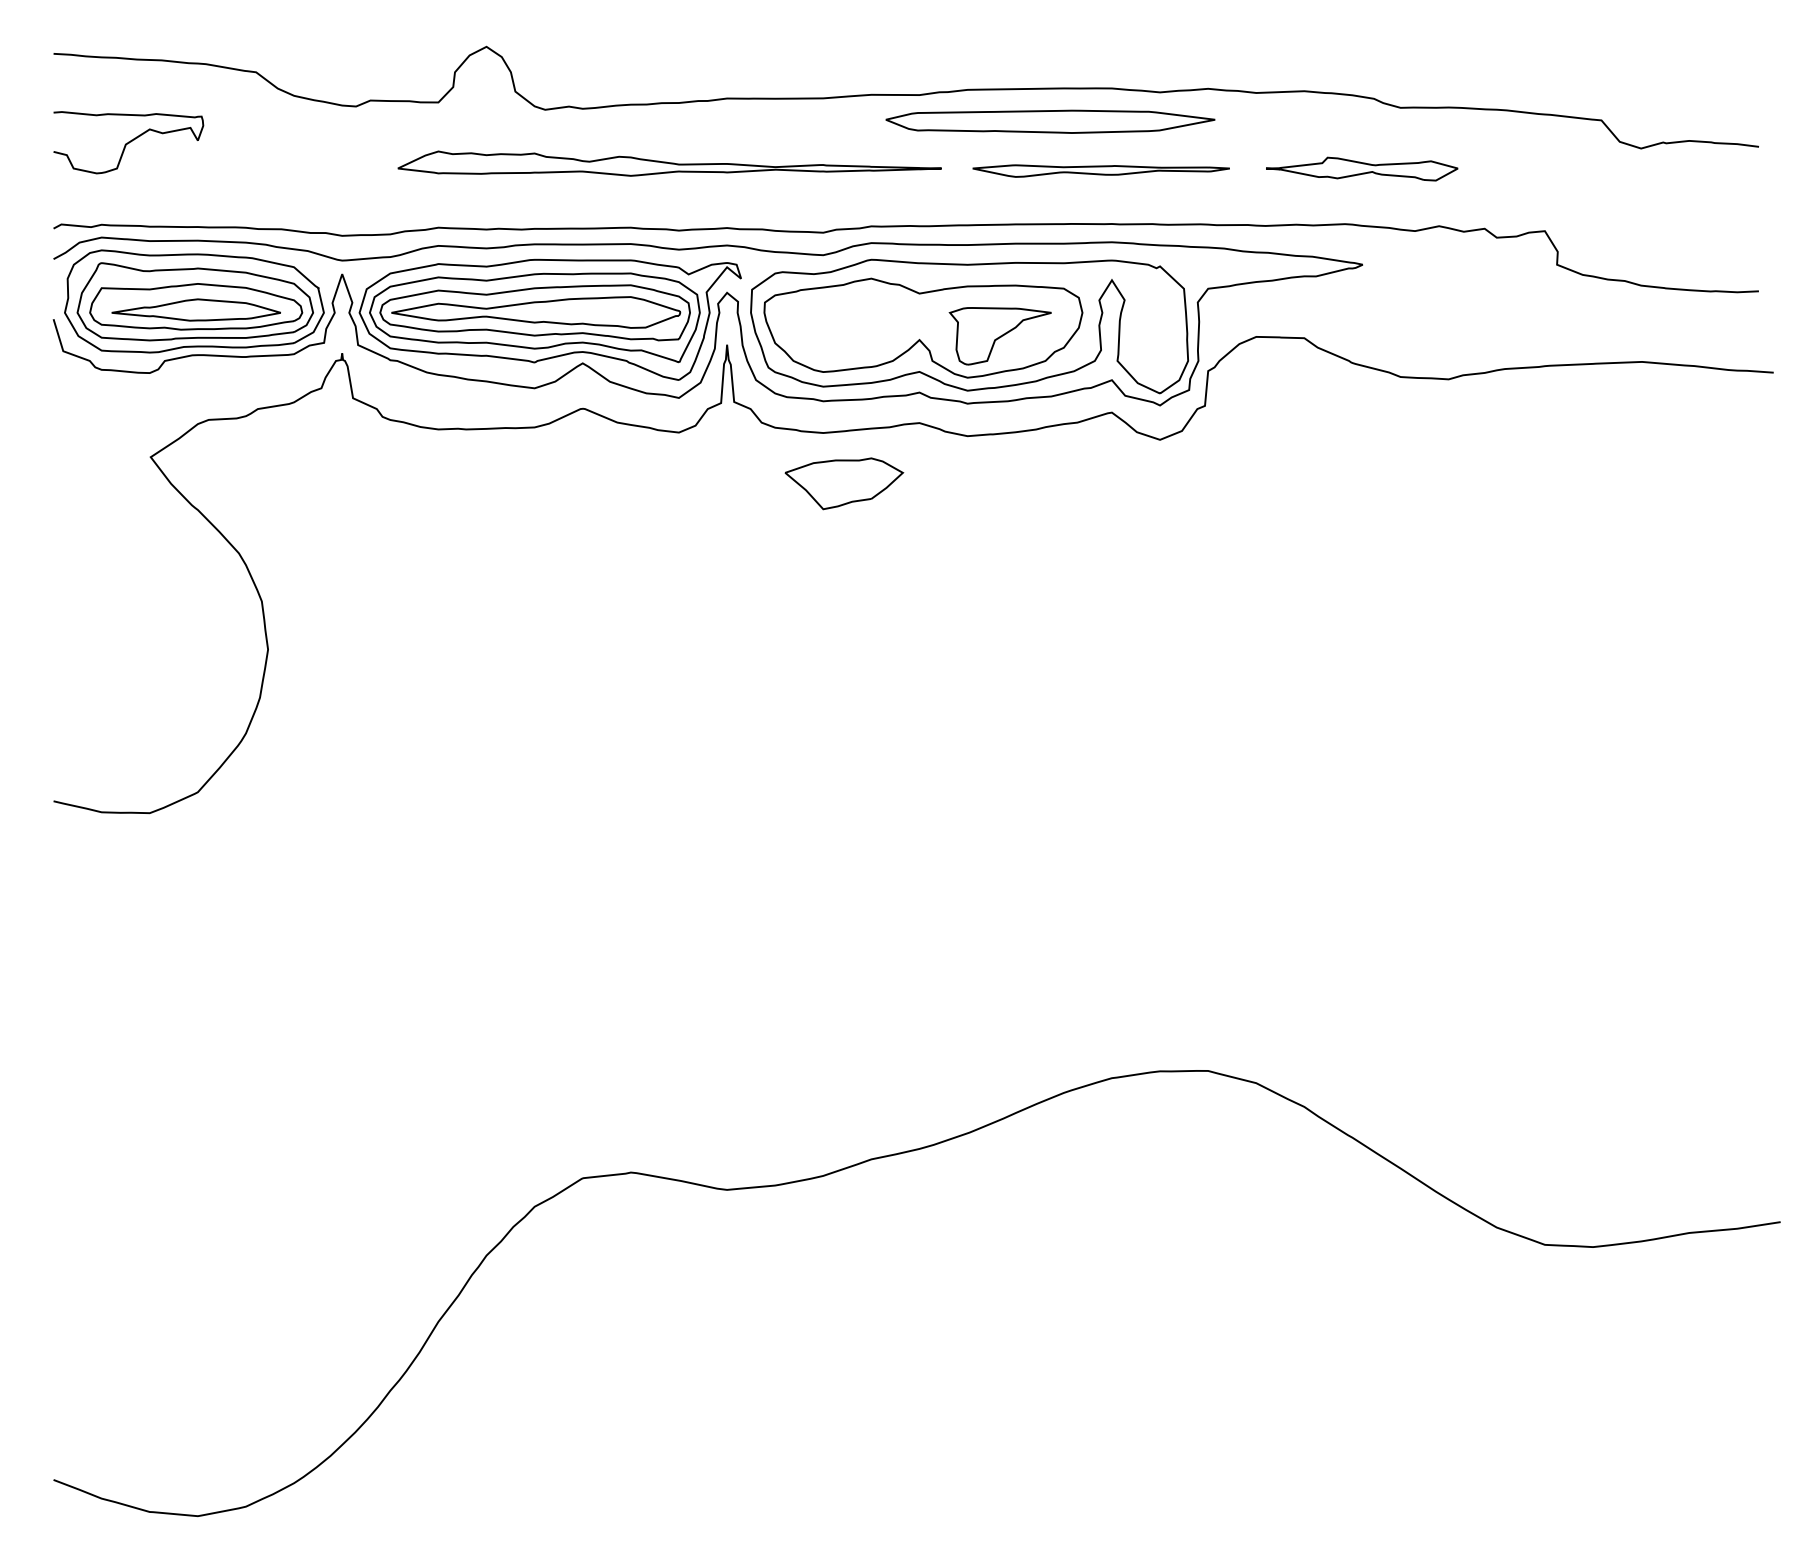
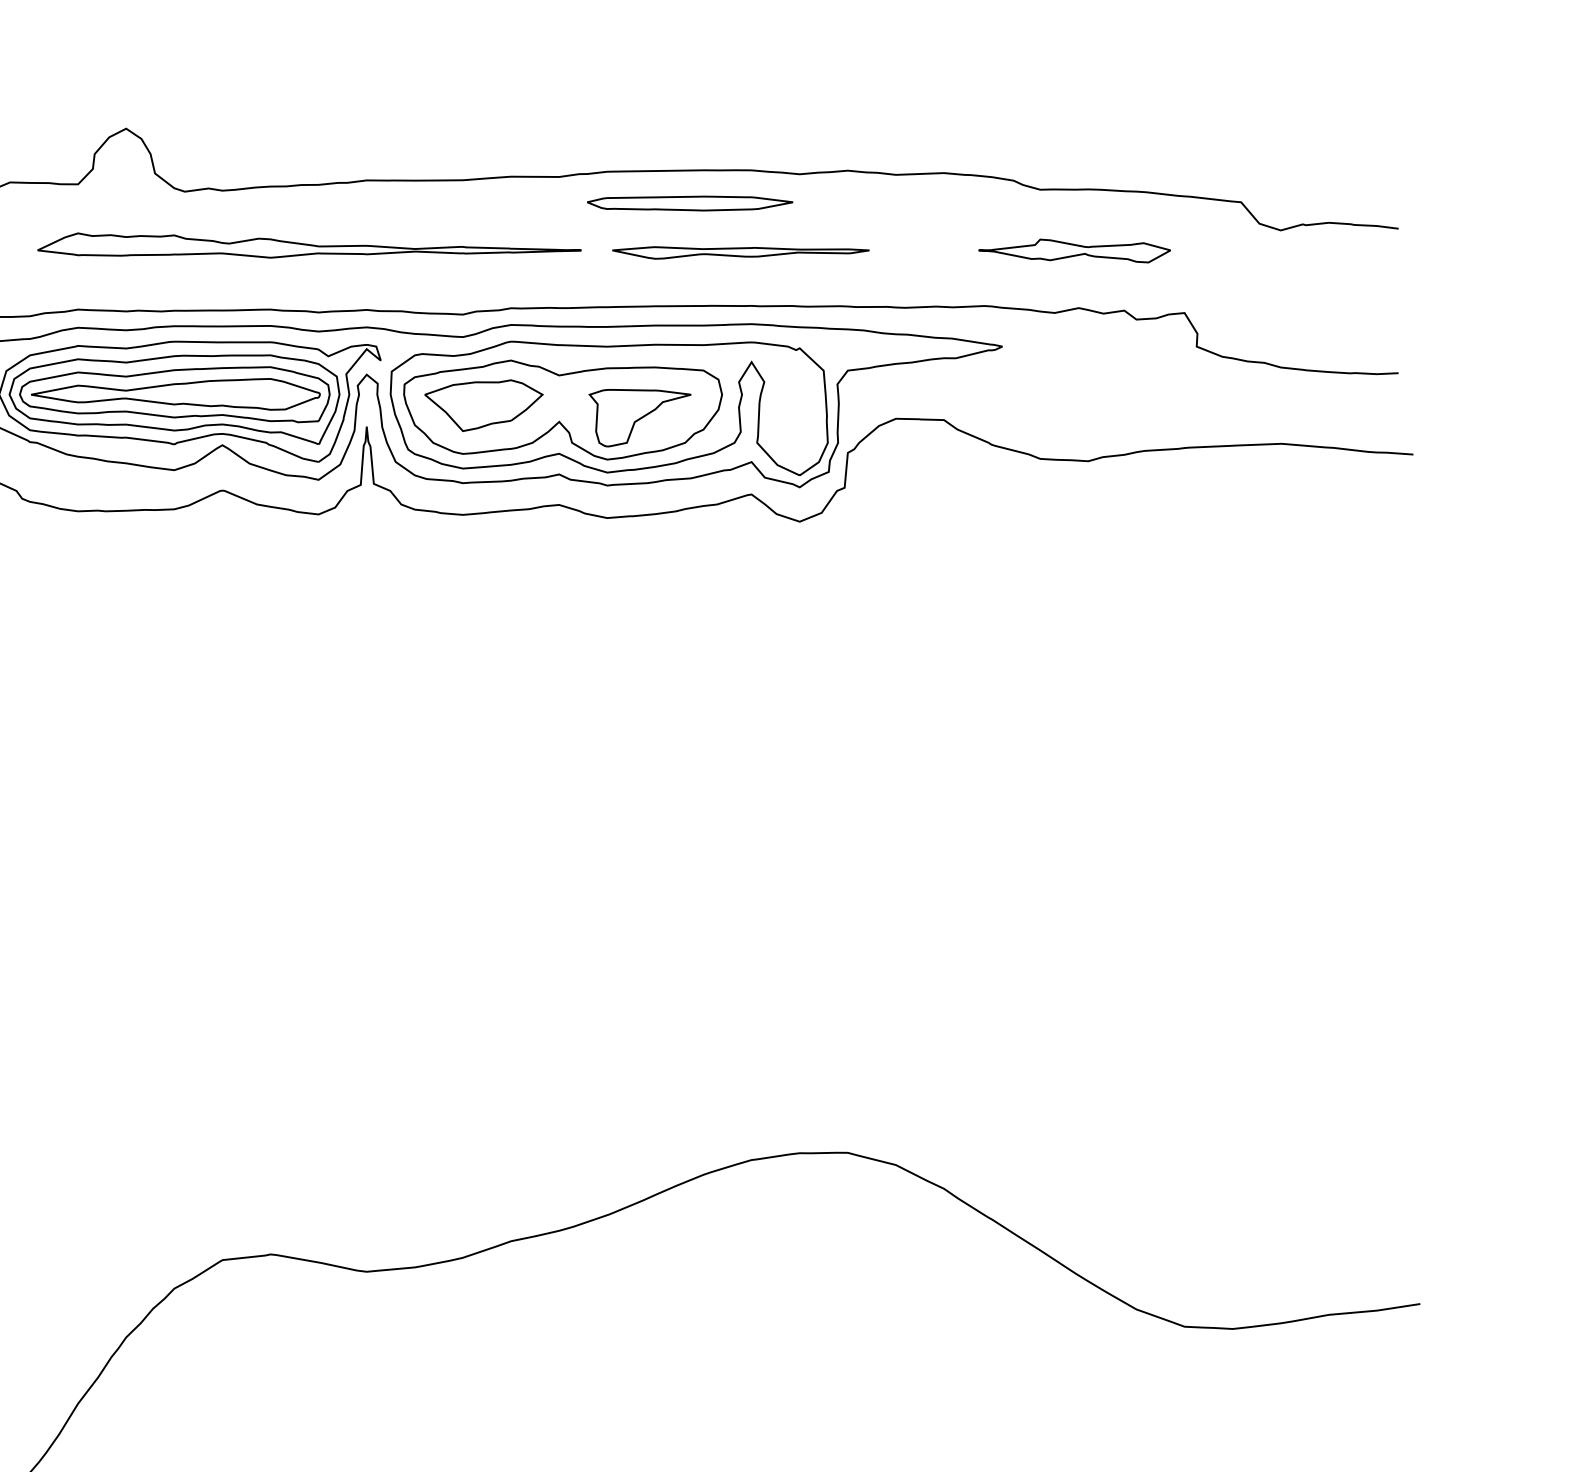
part: (1050, 121) -> (690, 203), size x0.62
part: (1362, 168) -> (1075, 250), moved
part: (844, 483) -> (484, 405), moved

